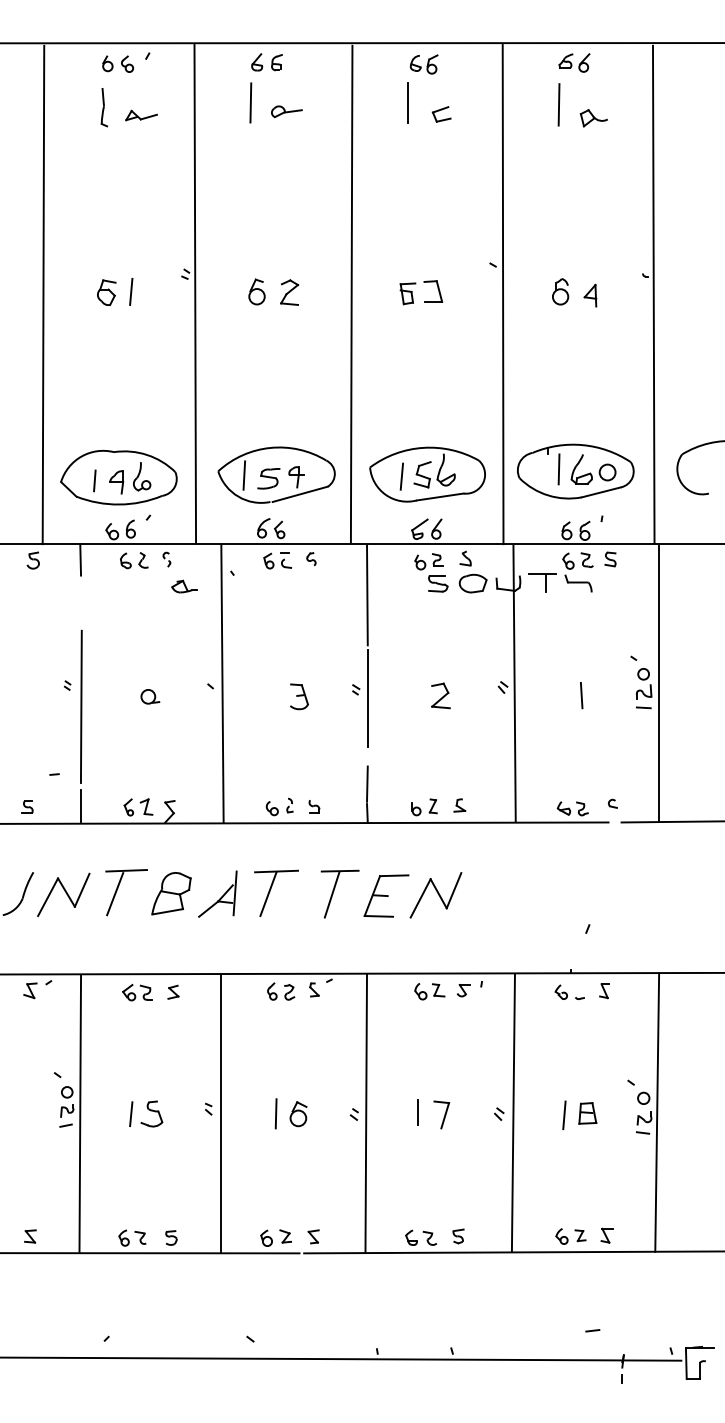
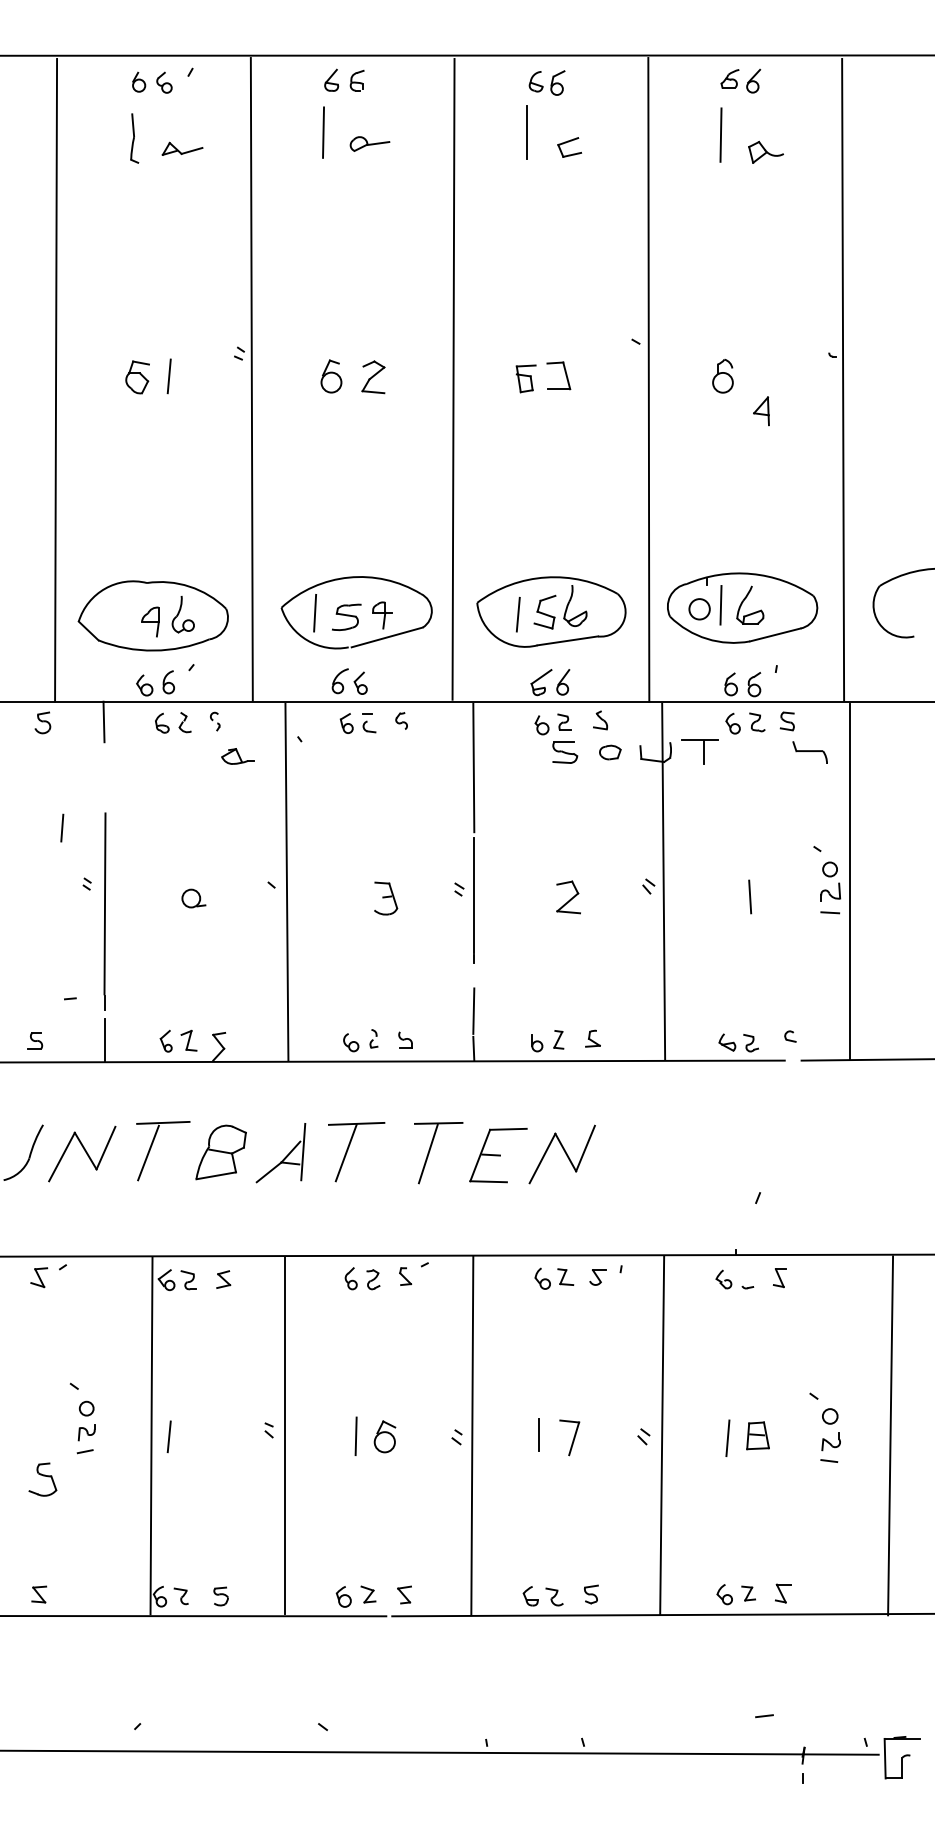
part: (590, 295) -> (761, 411), moved
circle: (607, 472) -> (699, 609), moved
line: (94, 480) -> (62, 827), moved
part: (473, 583) -> (610, 752), size x0.6
part: (578, 583) -> (809, 752), moved
line: (657, 1112) -> (890, 1435), moved
line: (80, 1113) -> (151, 1435), moved
part: (151, 1113) -> (42, 1479), moved

